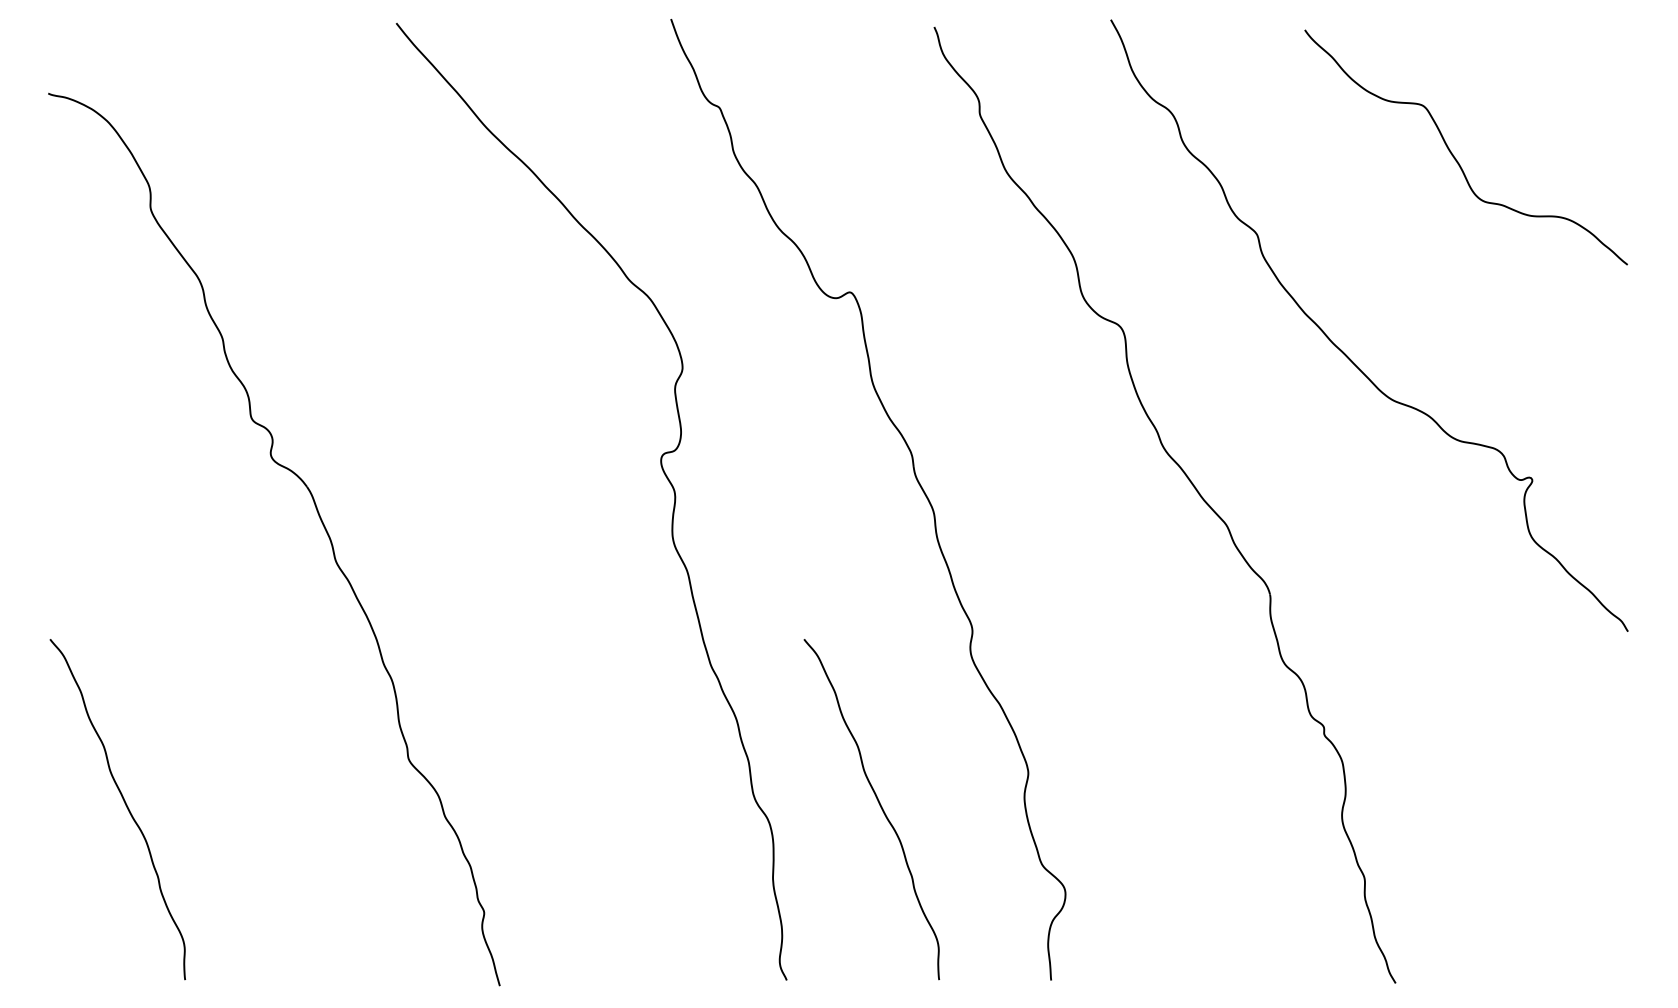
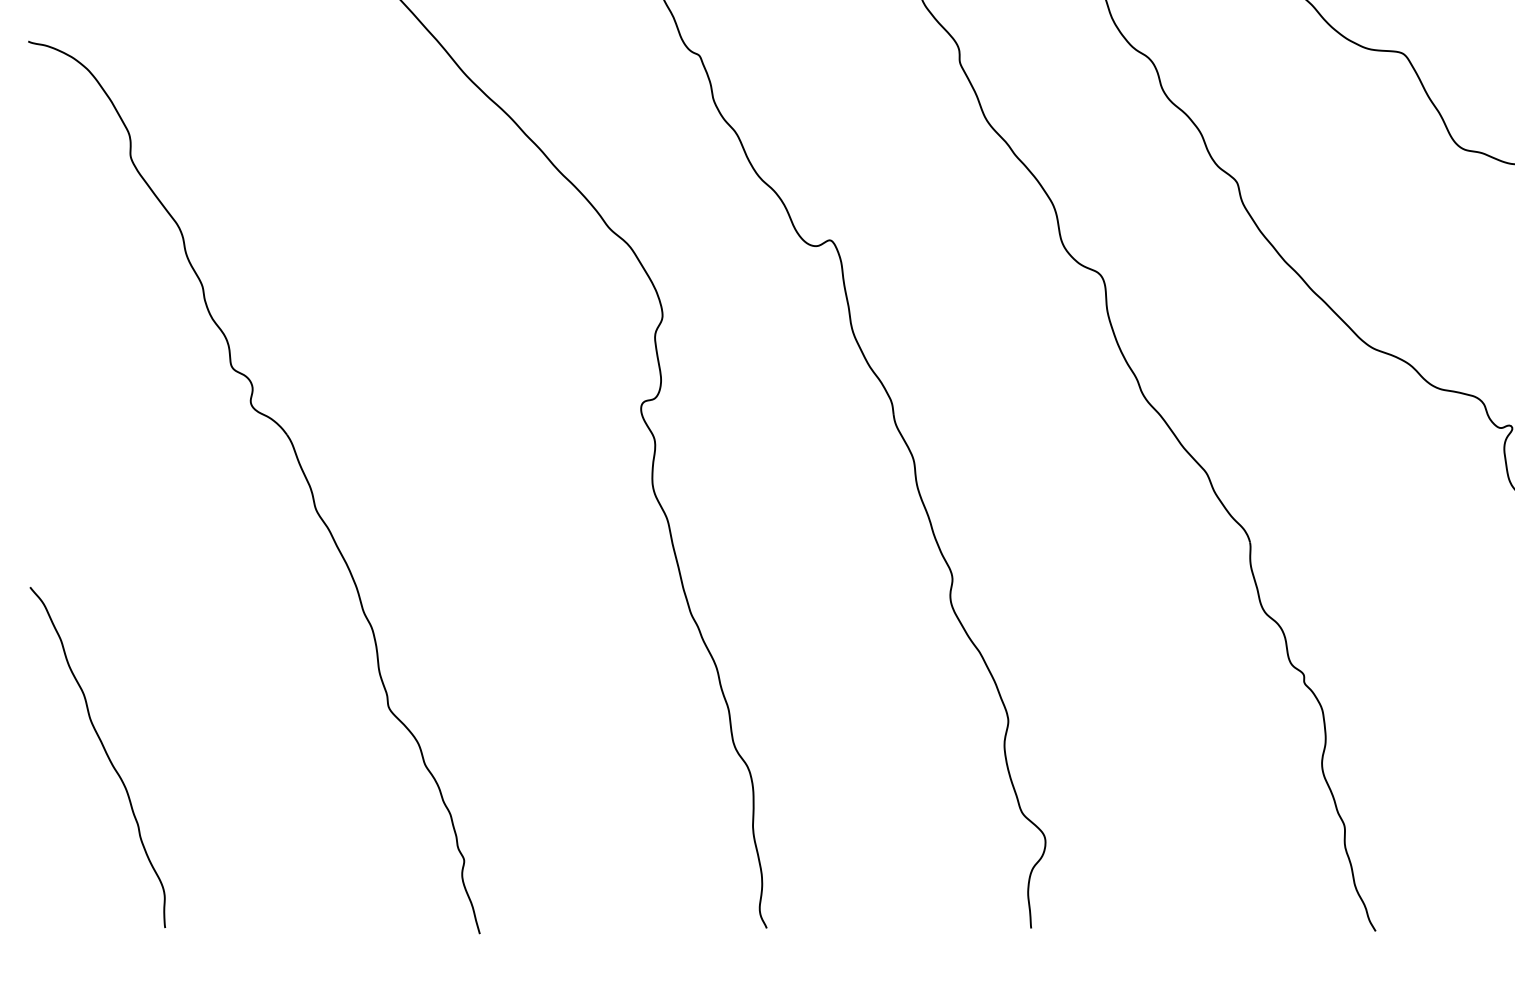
curve: (879, 805) -> (859, 753), removed

